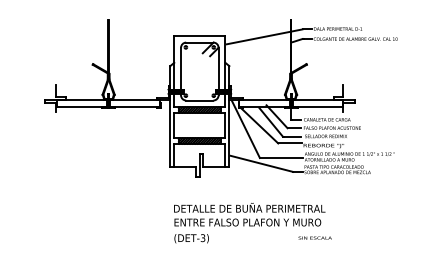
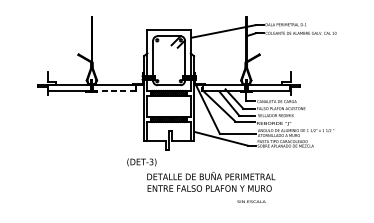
line: (134, 106) -> (113, 90), solid -> dashed
text: (314, 237) -> (250, 201), moved
text: (191, 238) -> (141, 162), moved

